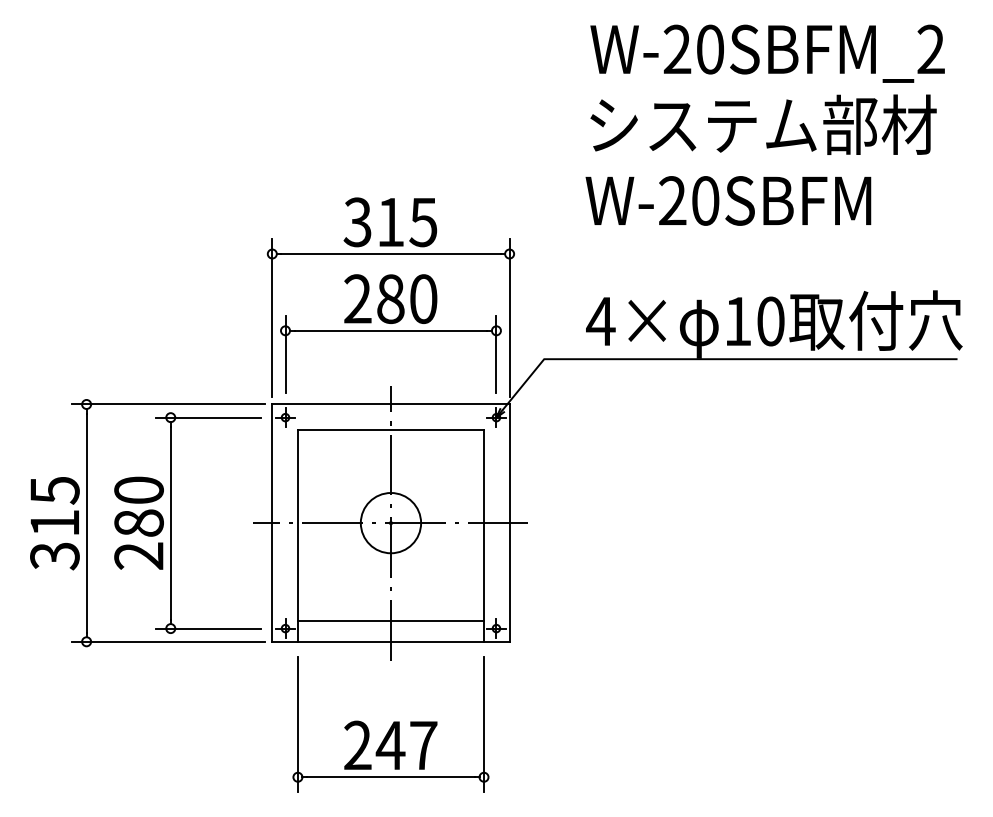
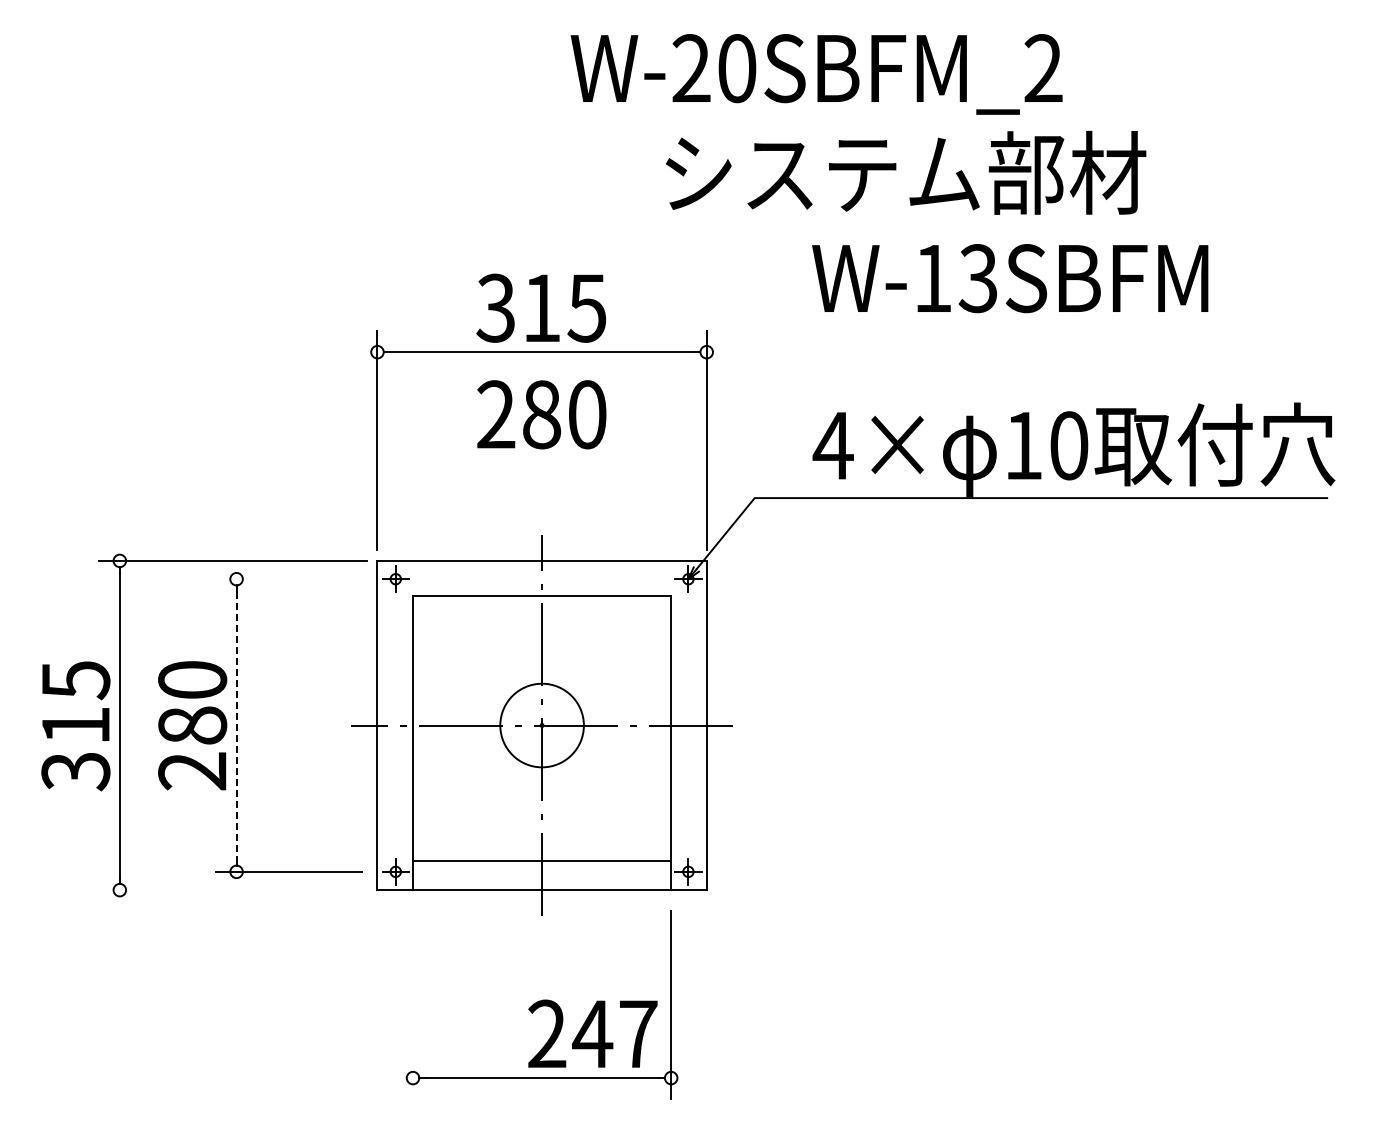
text: (767, 53) -> (816, 74), moved
text: (763, 124) -> (906, 172), moved
text: (688, 200) -> (955, 278), W-20SBFM -> W-13SBFM
part: (390, 331) -> (541, 459), removed
line: (208, 417) -> (288, 579), removed
line: (170, 523) -> (236, 725), solid -> dashed
line: (167, 642) -> (232, 890), removed
line: (298, 724) -> (413, 1005), removed
text: (390, 745) -> (592, 1033), moved

